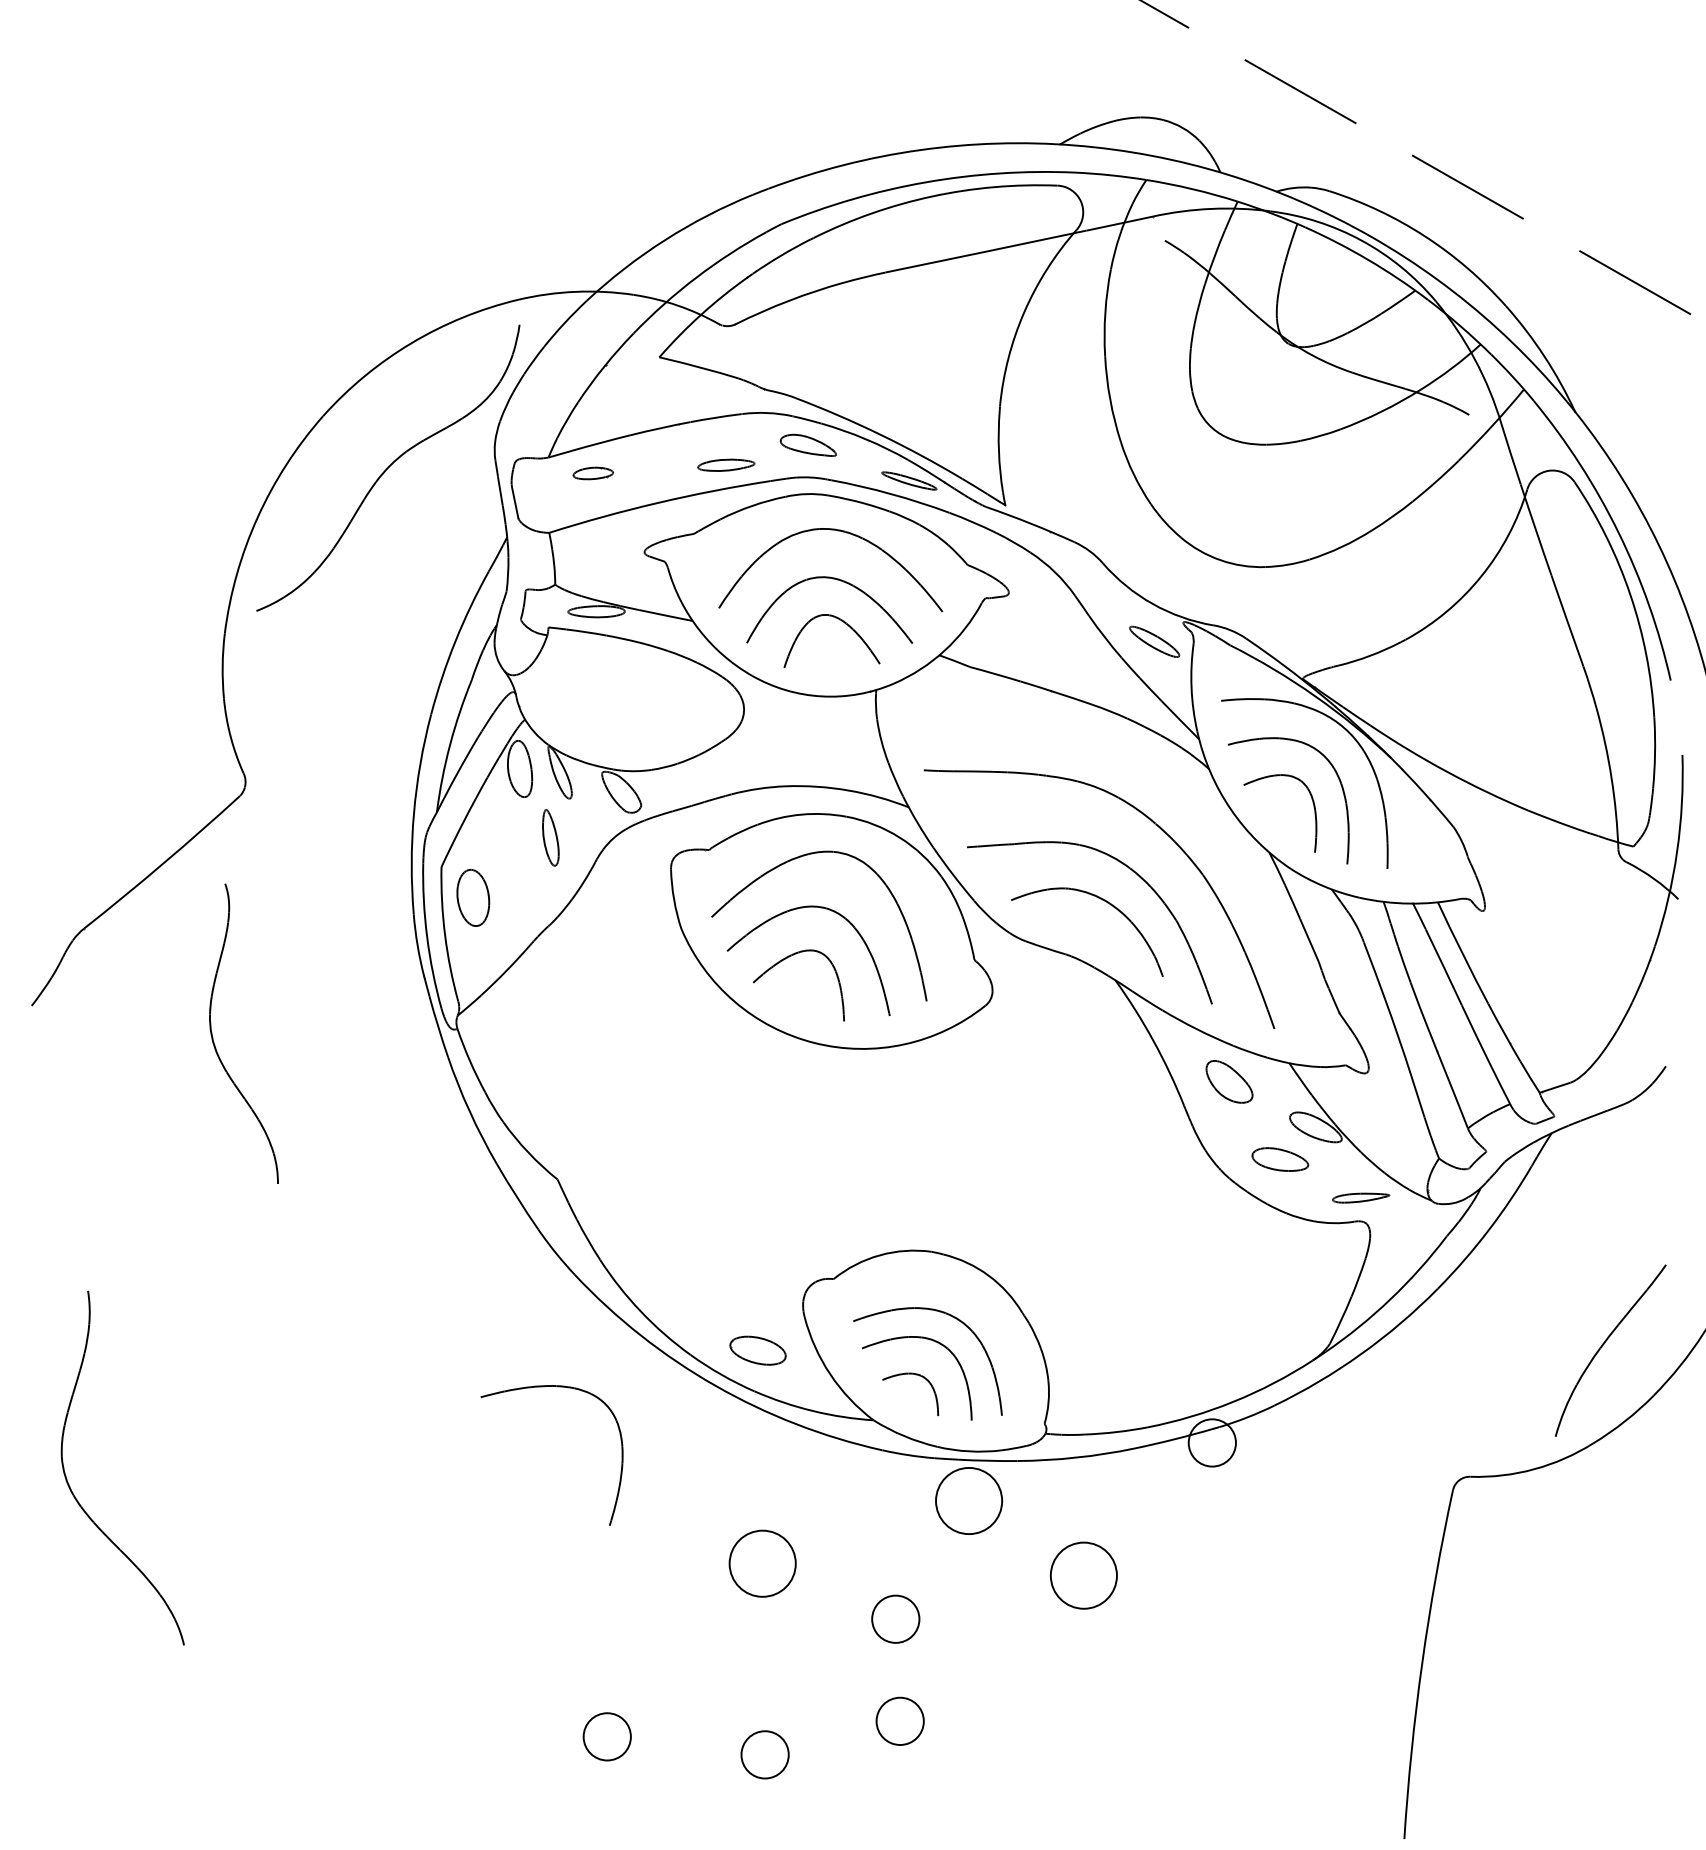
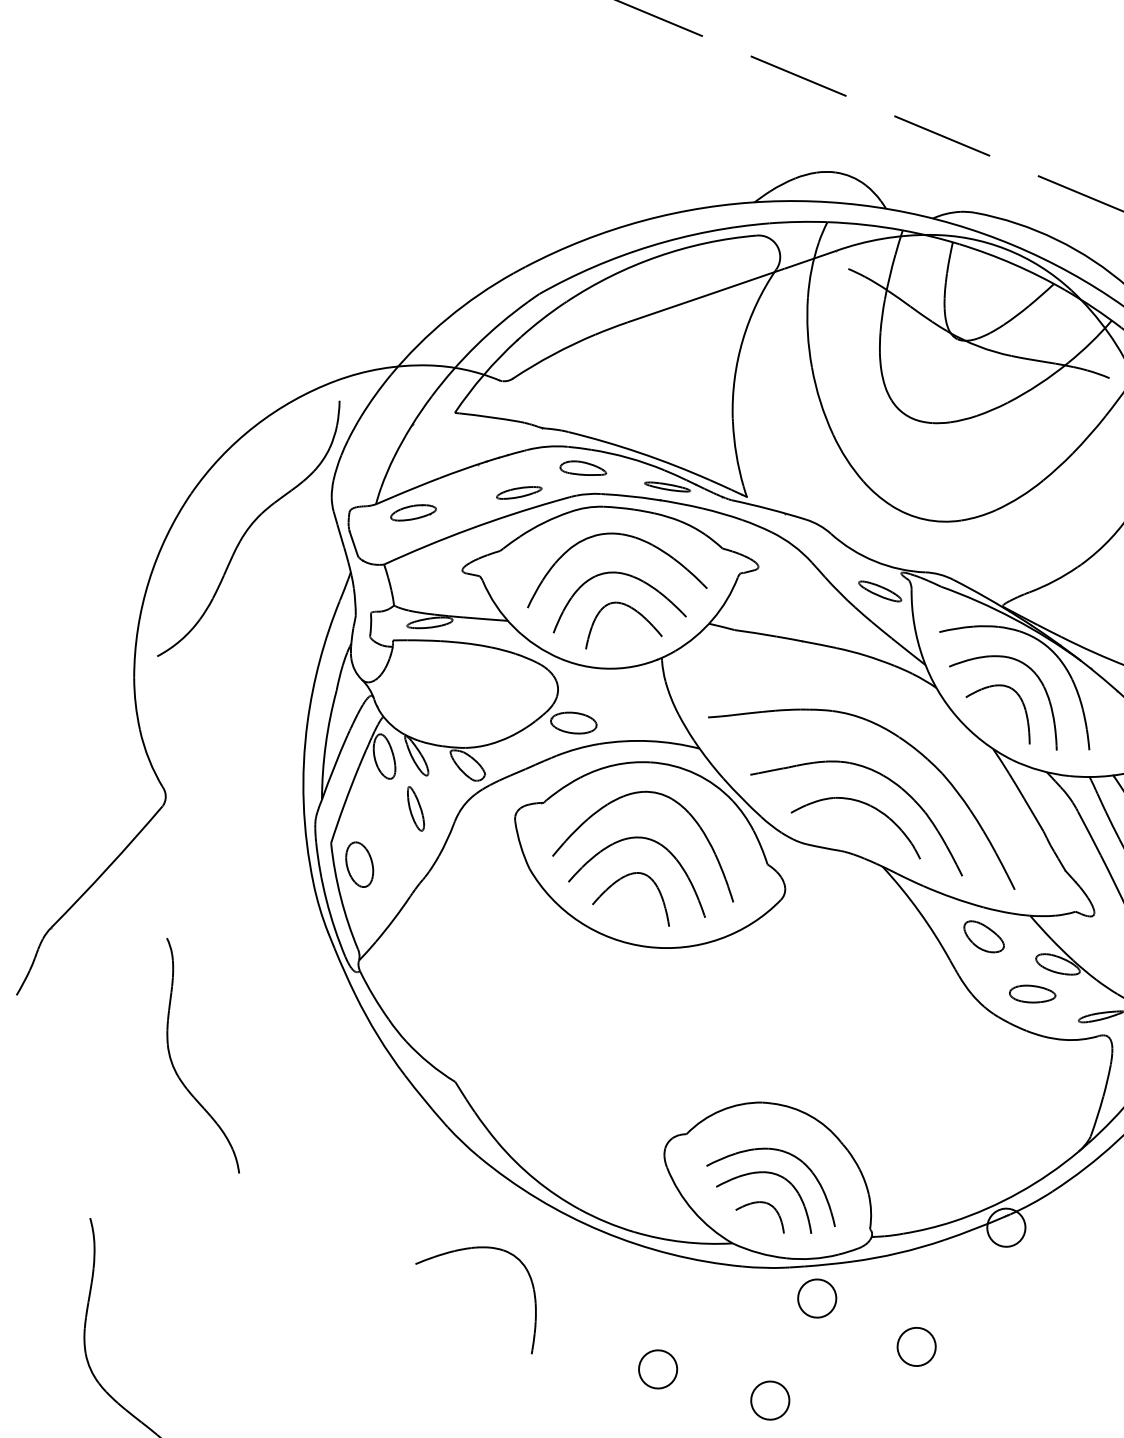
part: (593, 473) -> (413, 512), size x1.43
part: (213, 1037) -> (172, 1062), moved
part: (757, 1350) -> (573, 723), moved
circle: (968, 1500) -> (816, 1298), size x0.71
circle: (762, 1563) -> (657, 1369), size x0.71
circle: (1083, 1575) -> (916, 1346), size x0.71

